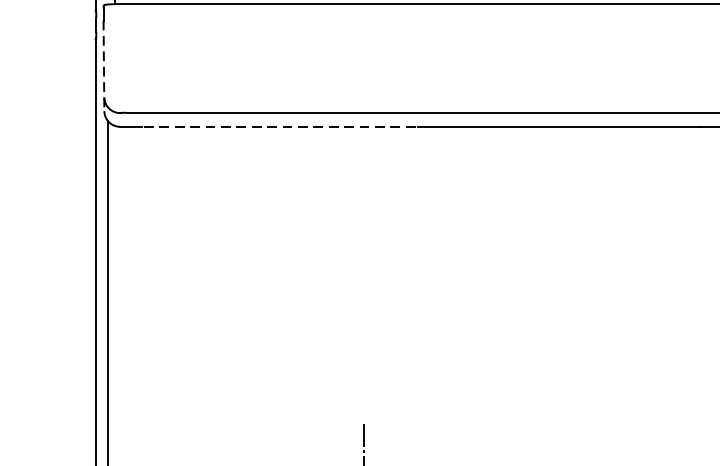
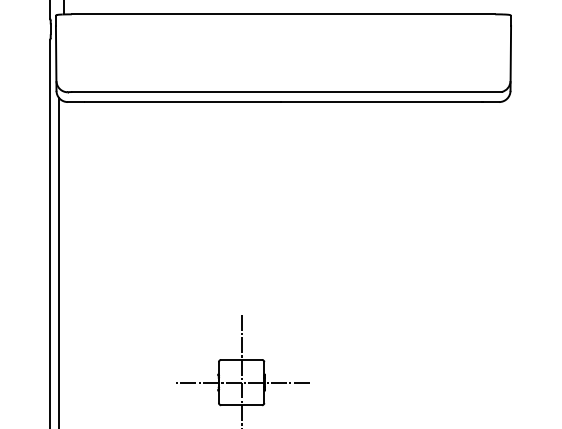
line: (104, 67) -> (56, 59), dashed -> solid
line: (280, 127) -> (182, 102), dashed -> solid

